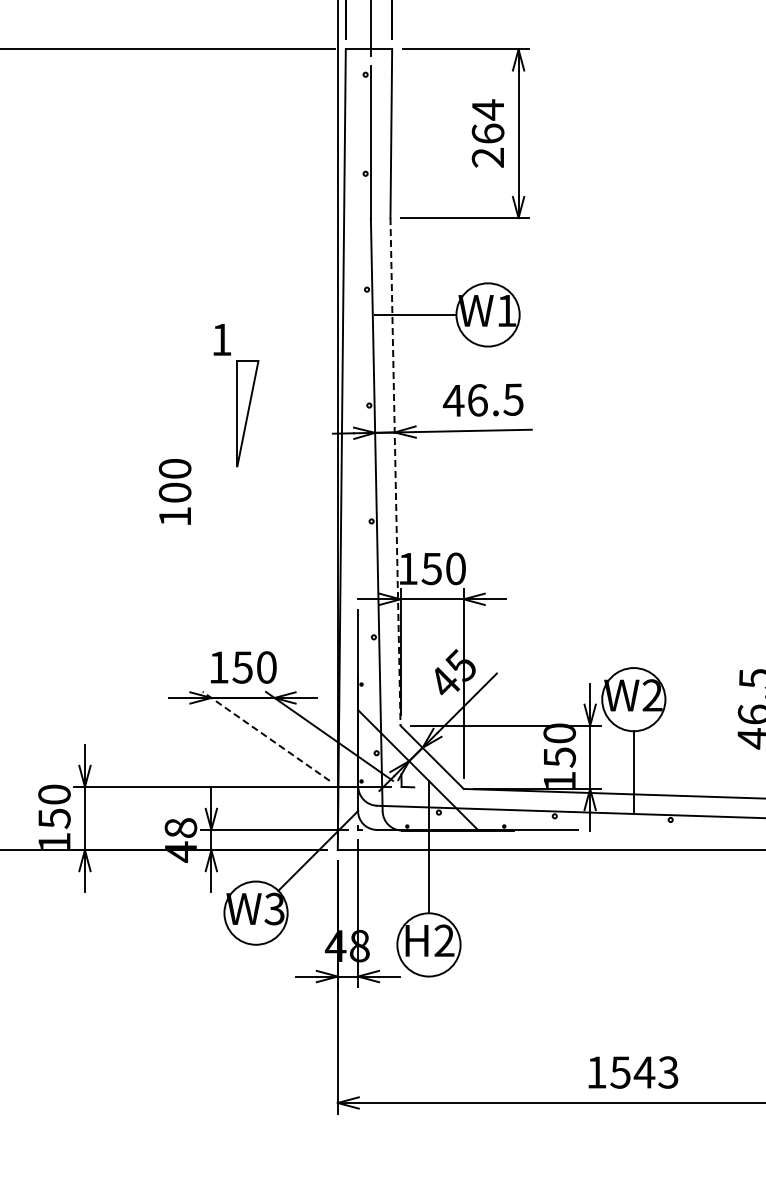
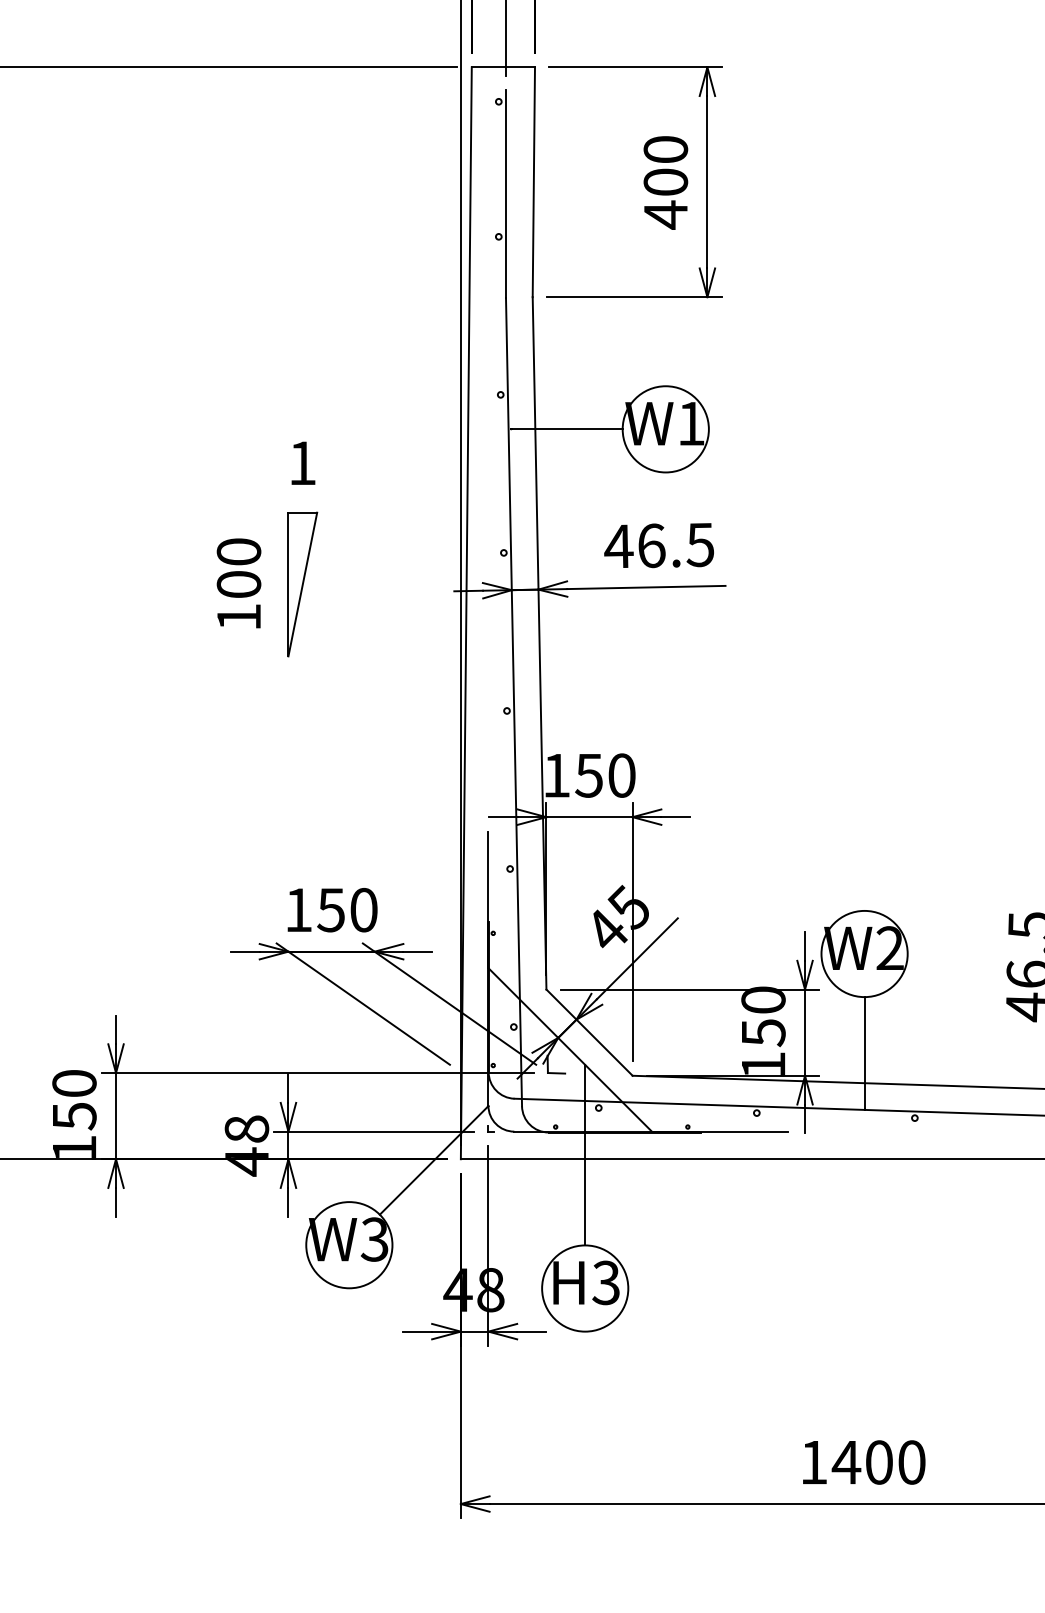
text: (487, 133) -> (665, 181), 264 -> 400
part: (247, 413) -> (302, 584), moved
line: (395, 471) -> (539, 642), dashed -> solid
text: (174, 491) -> (238, 582), moved
line: (266, 736) -> (363, 1004), dashed -> solid
text: (444, 941) -> (606, 1283), H2 -> H3
text: (643, 1072) -> (877, 1462), 1543 -> 1400

